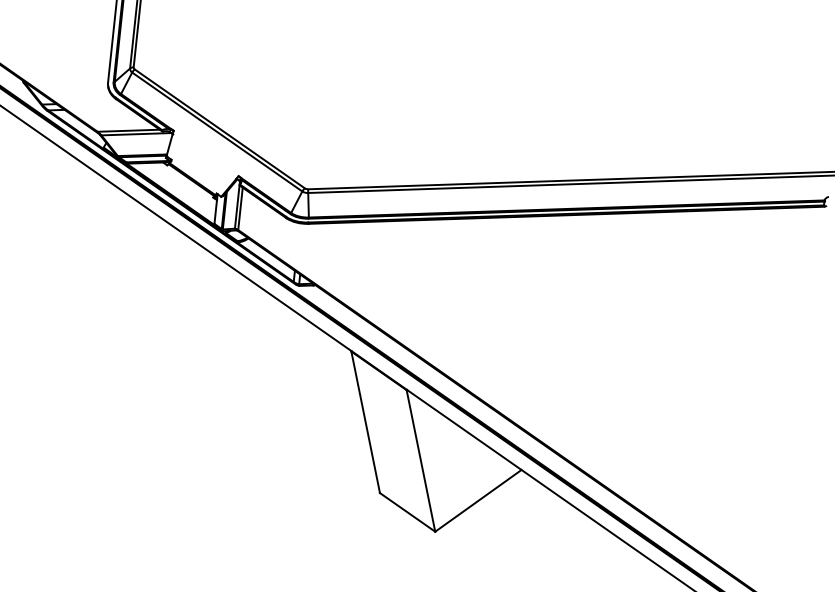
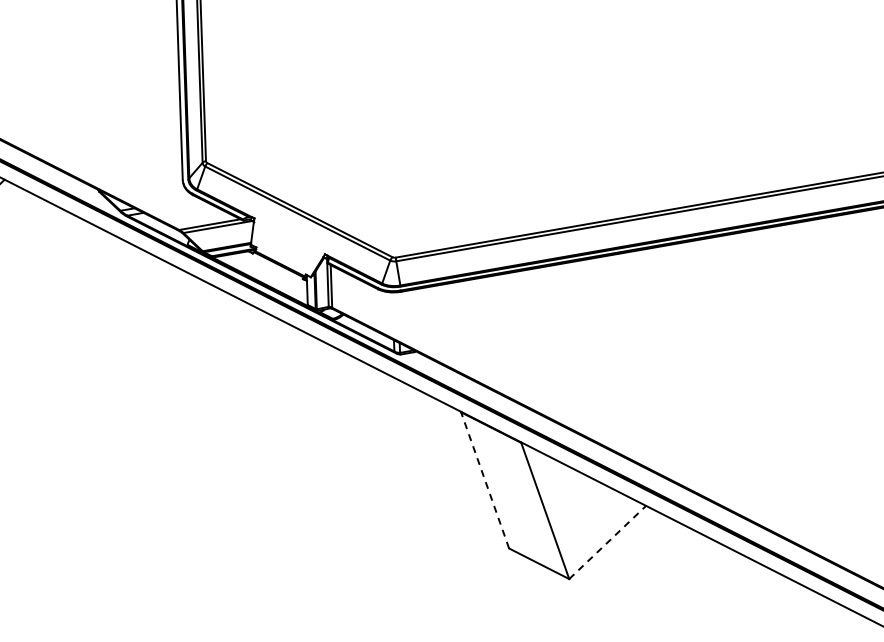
line: (365, 421) -> (484, 479), solid -> dashed
line: (479, 500) -> (608, 542), solid -> dashed

